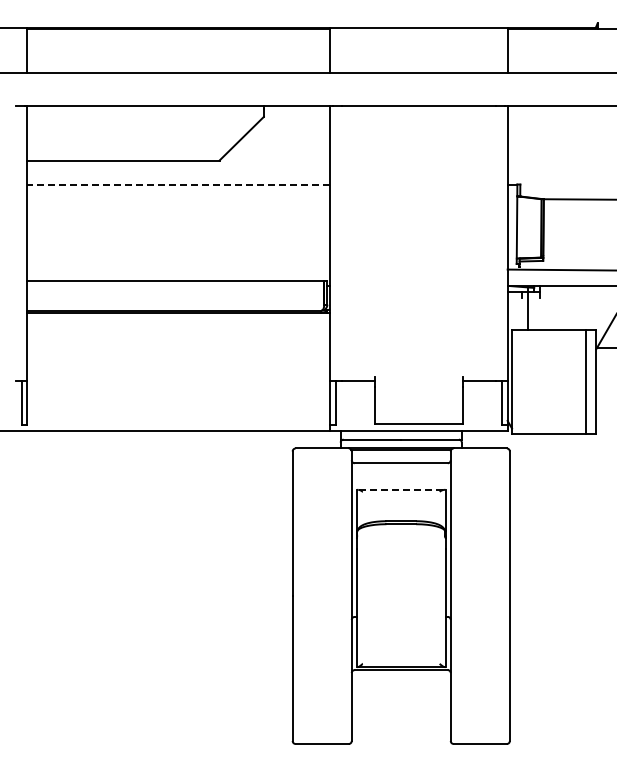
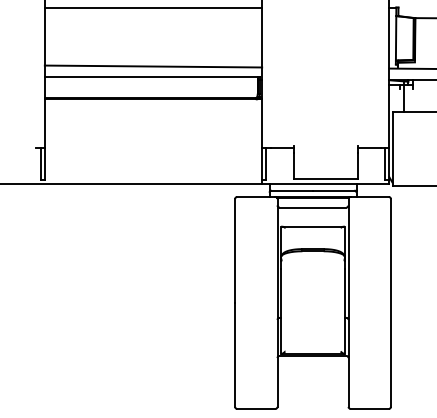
line: (178, 184) -> (153, 7), dashed -> solid
line: (178, 266) -> (153, 66), added
line: (401, 489) -> (313, 226), dashed -> solid

